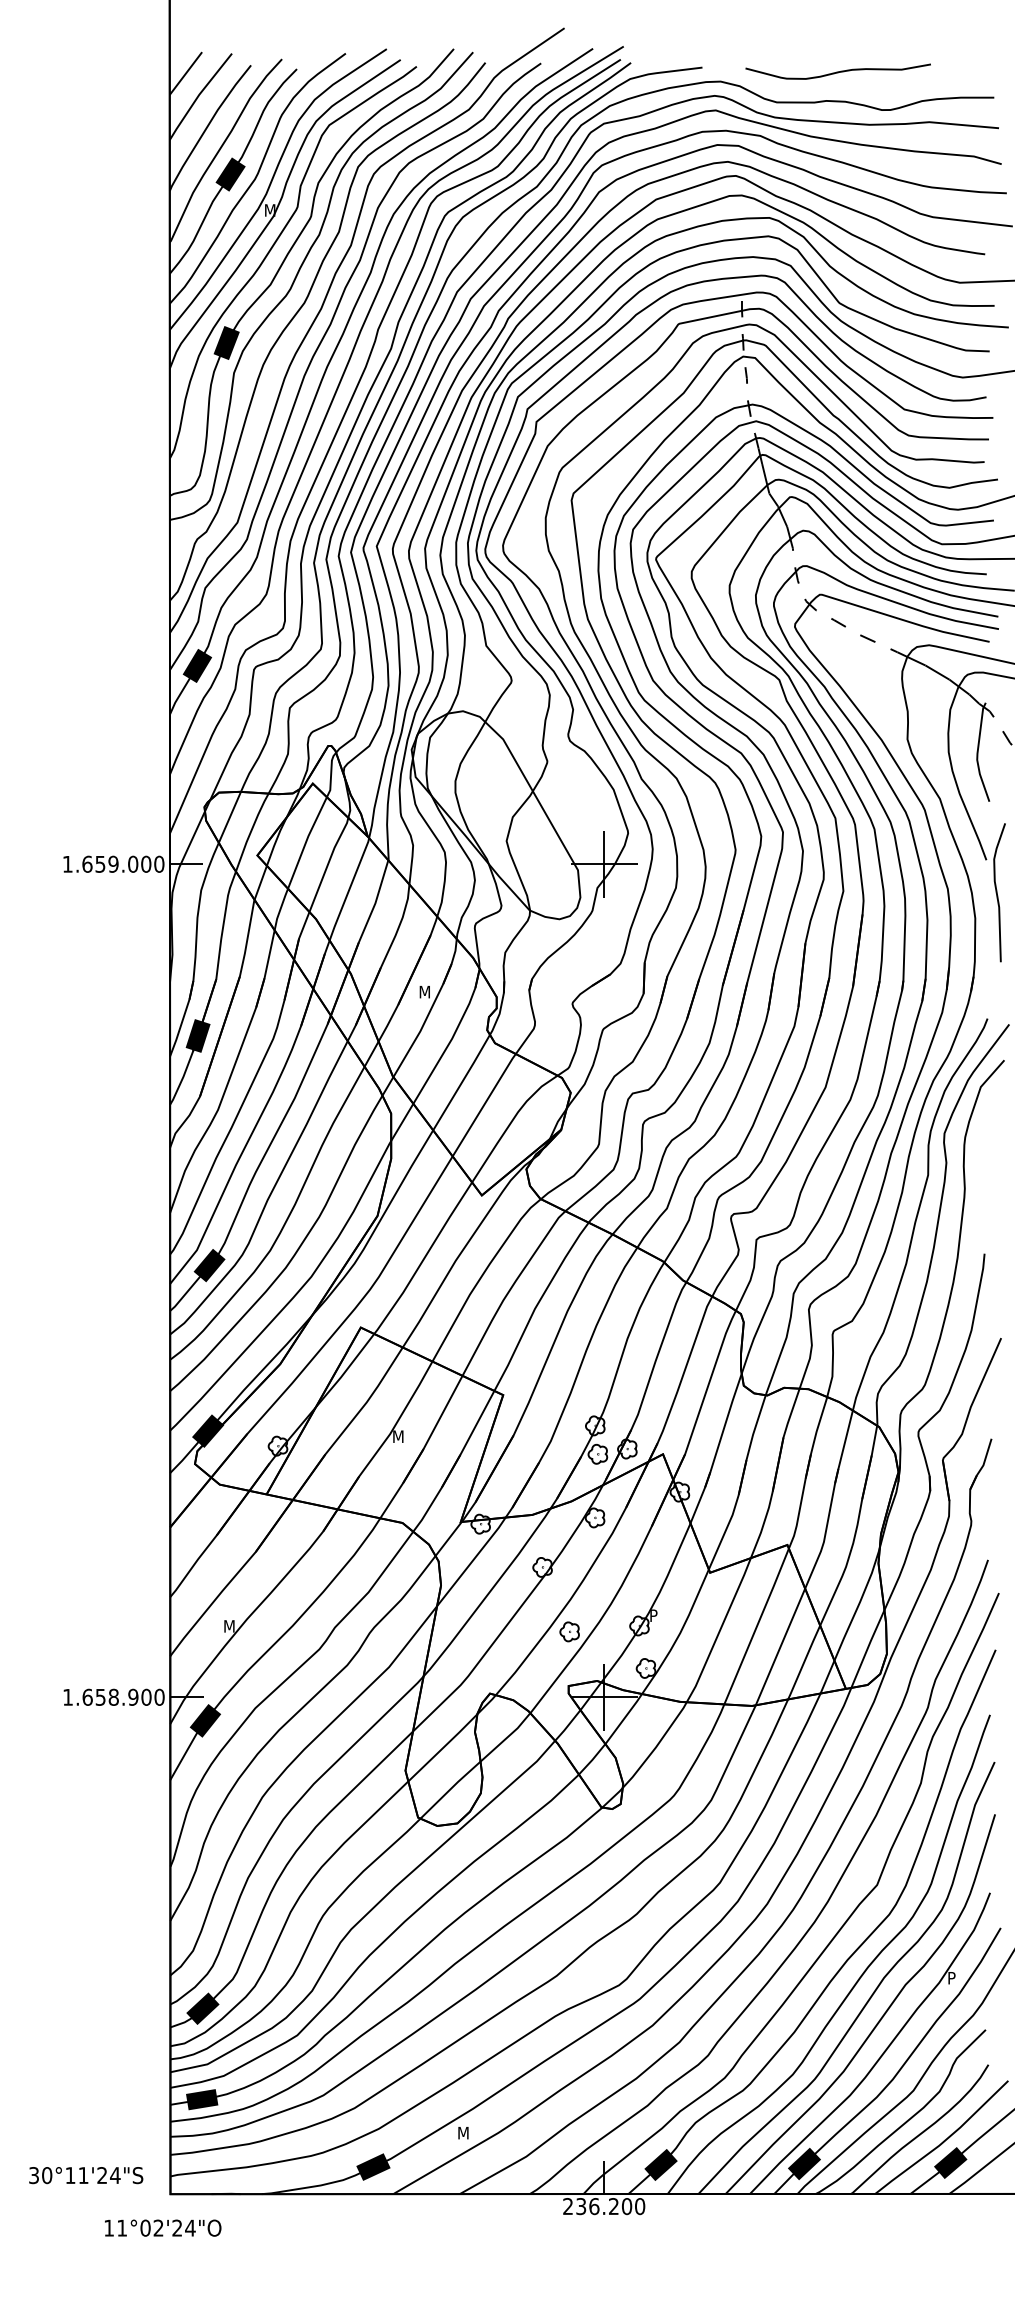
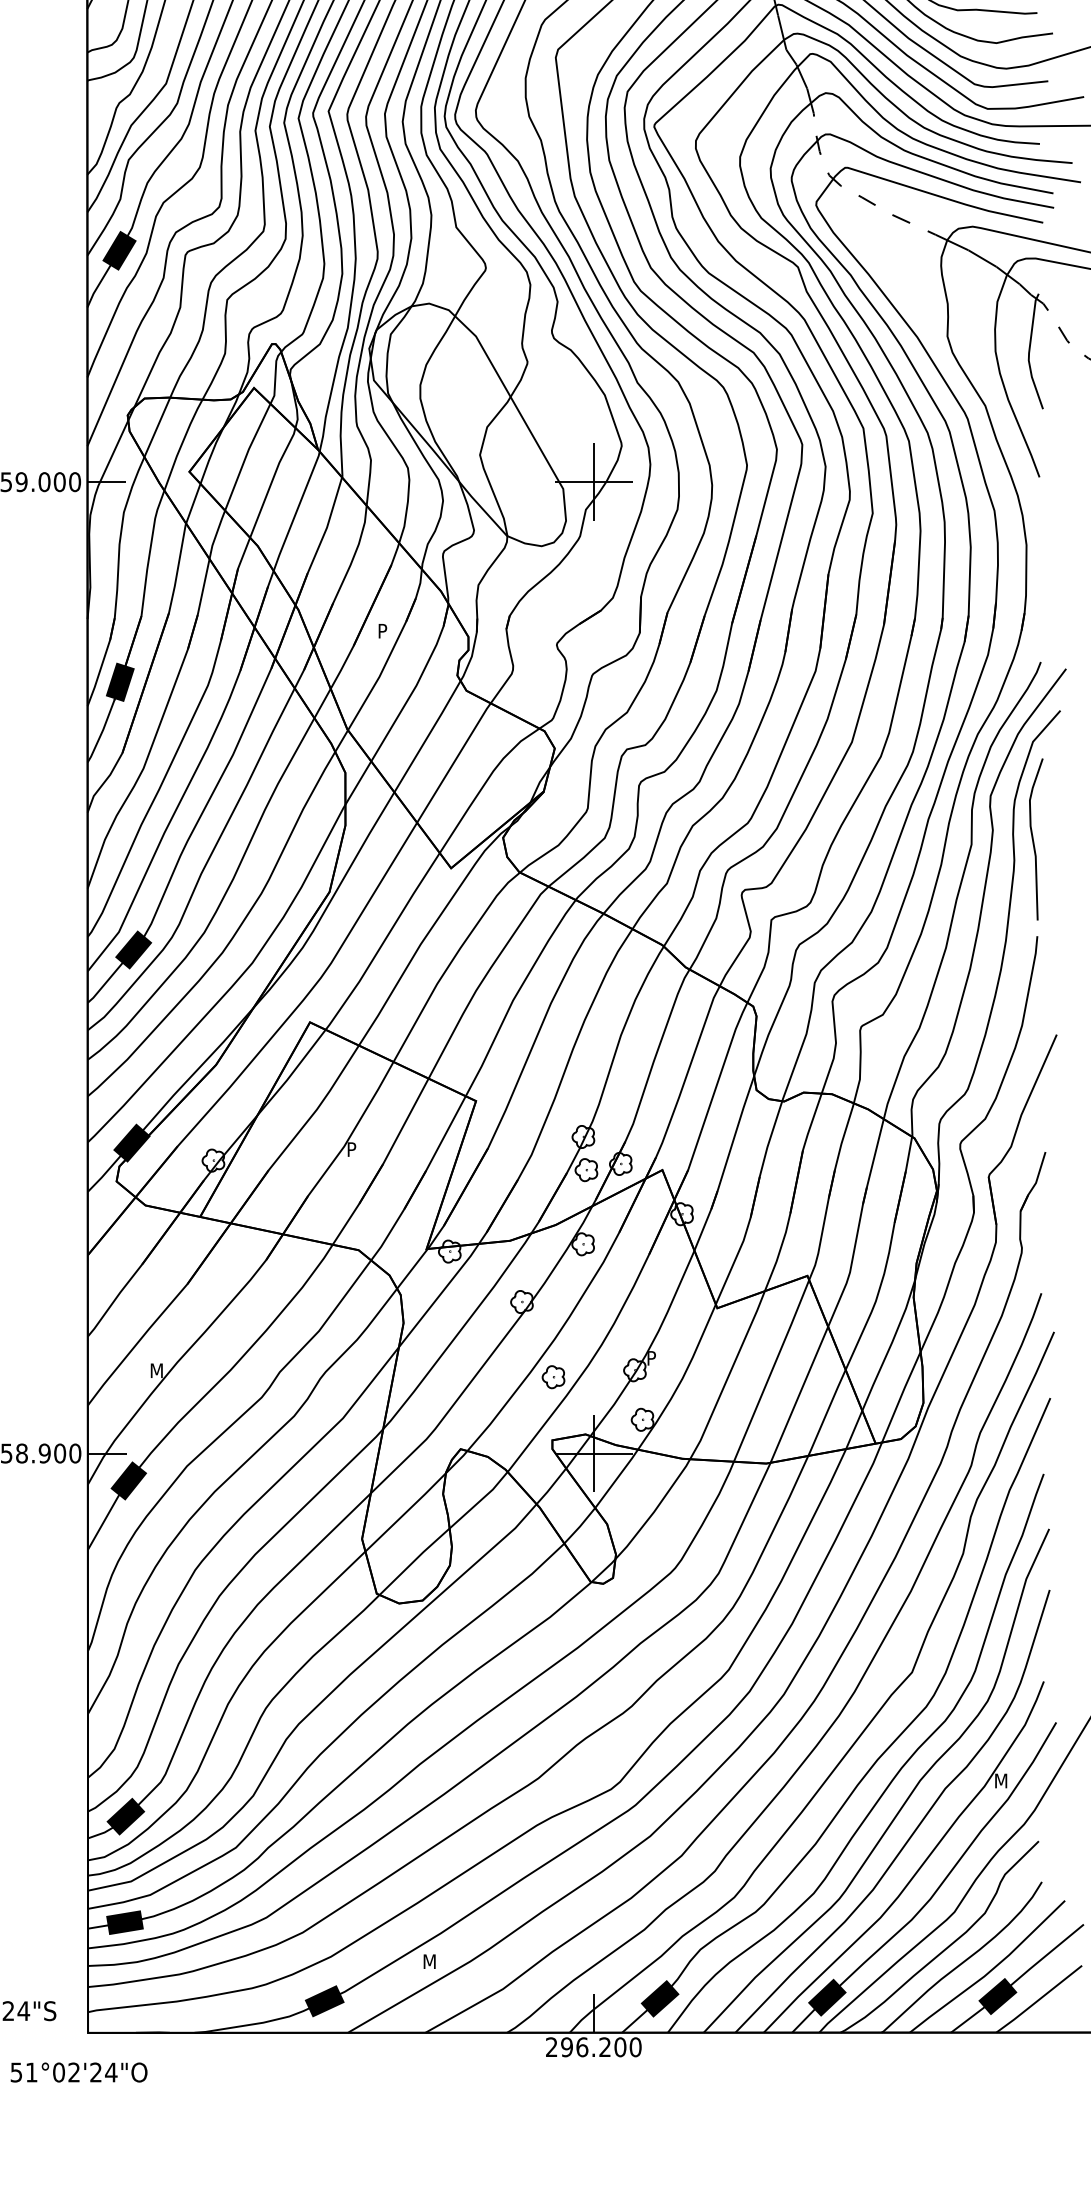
curve: (997, 892) -> (1033, 839), moved
text: (425, 991) -> (385, 630), M -> P
text: (398, 1436) -> (353, 1149), M -> P
text: (953, 1978) -> (1001, 1781), P -> M
text: (581, 2206) -> (567, 2047), 236.200 -> 296.200
text: (108, 2227) -> (15, 2071), 11°02'24"O -> 51°02'24"O

